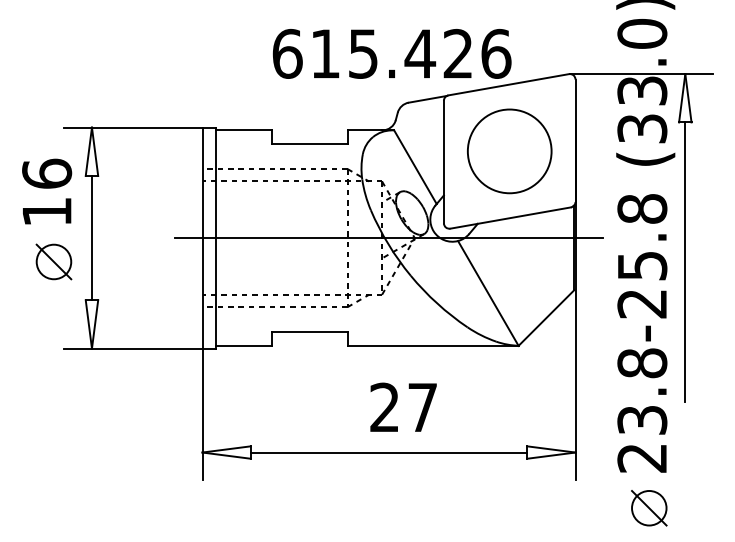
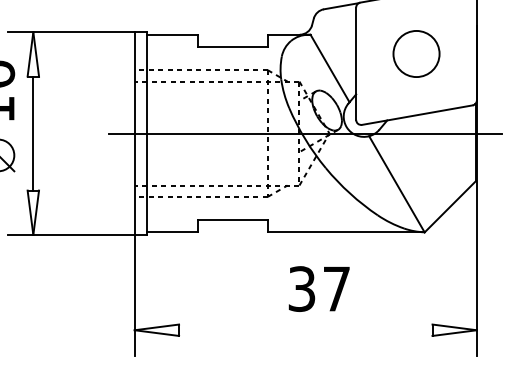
circle: (509, 151) -> (416, 54), size x0.6
text: (384, 407) -> (301, 288), 27 -> 37
line: (388, 452) -> (305, 330), removed

